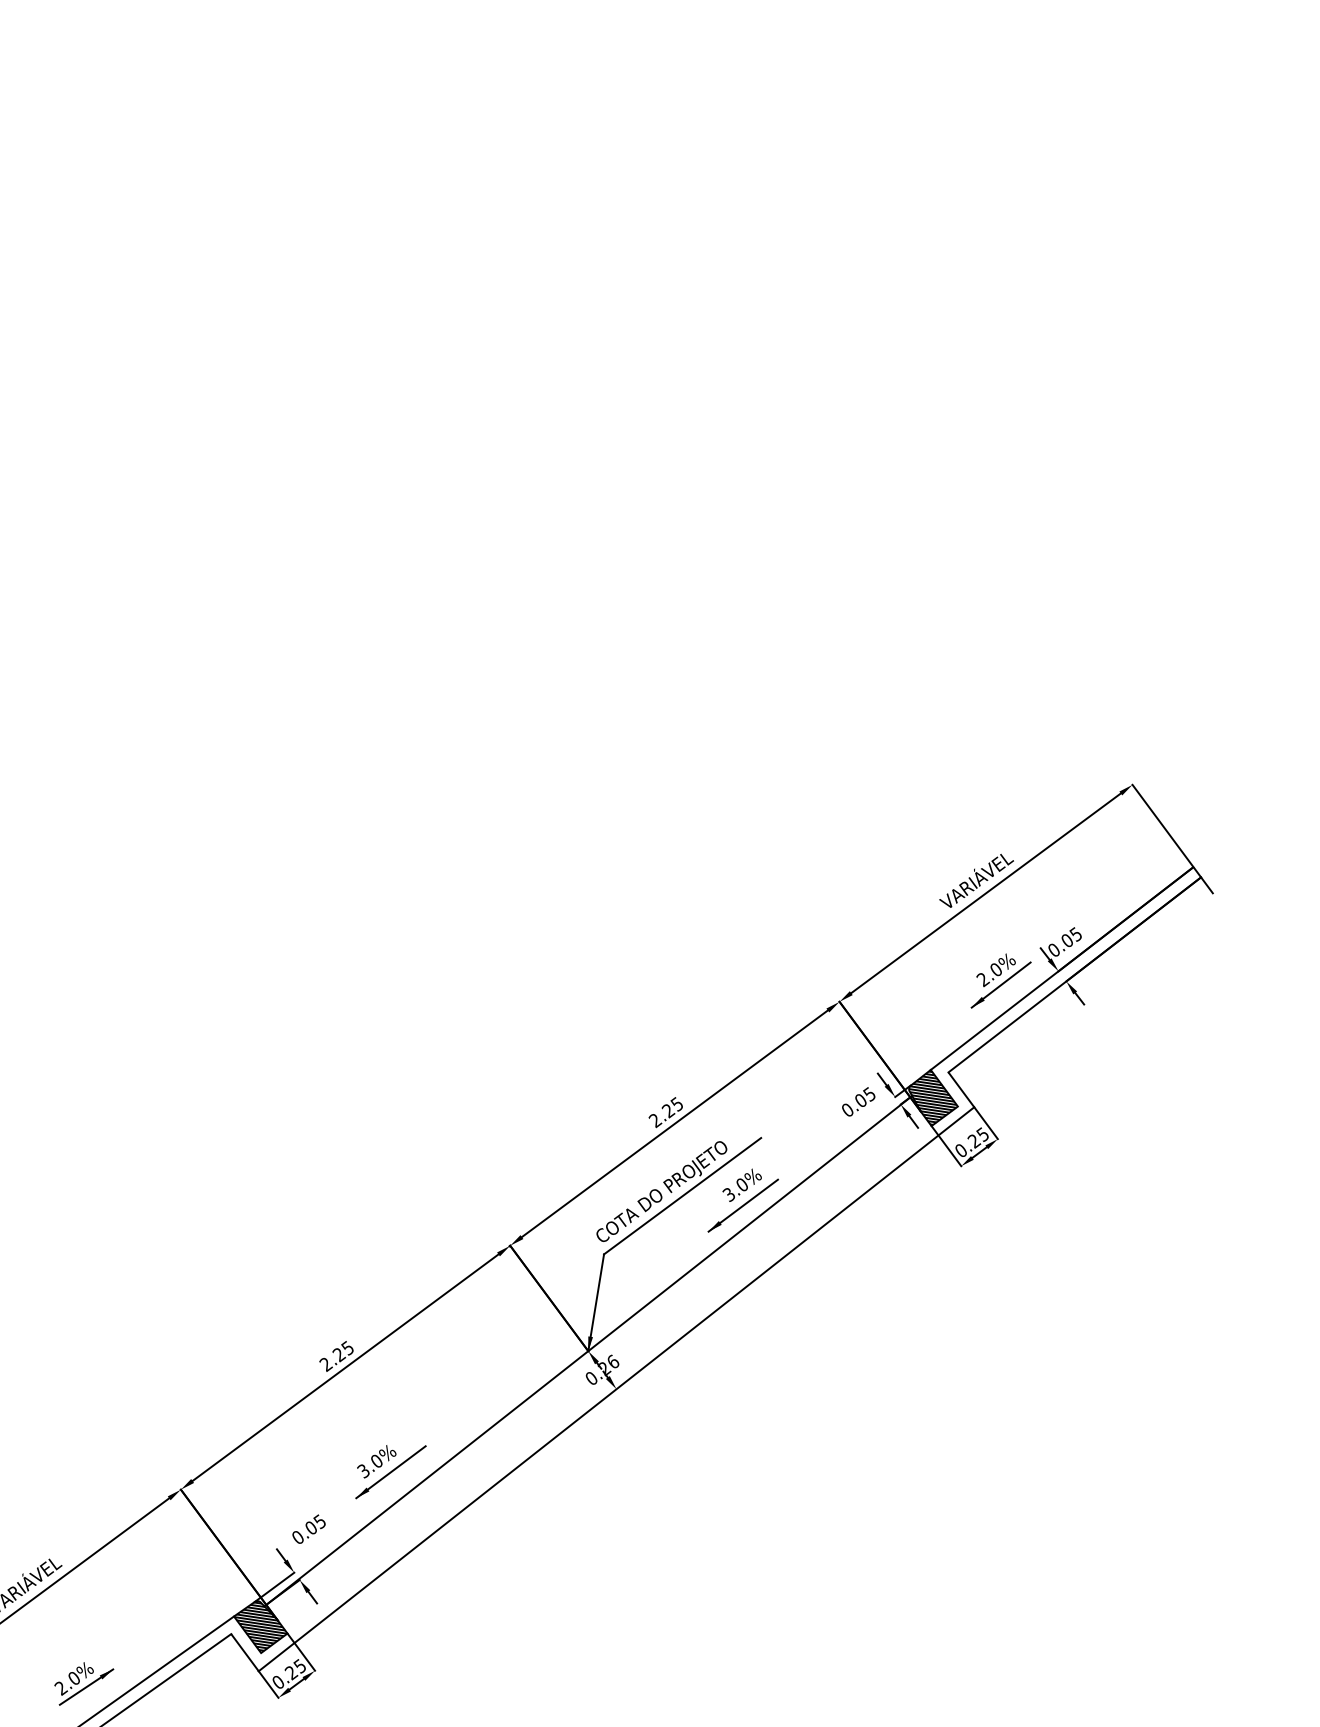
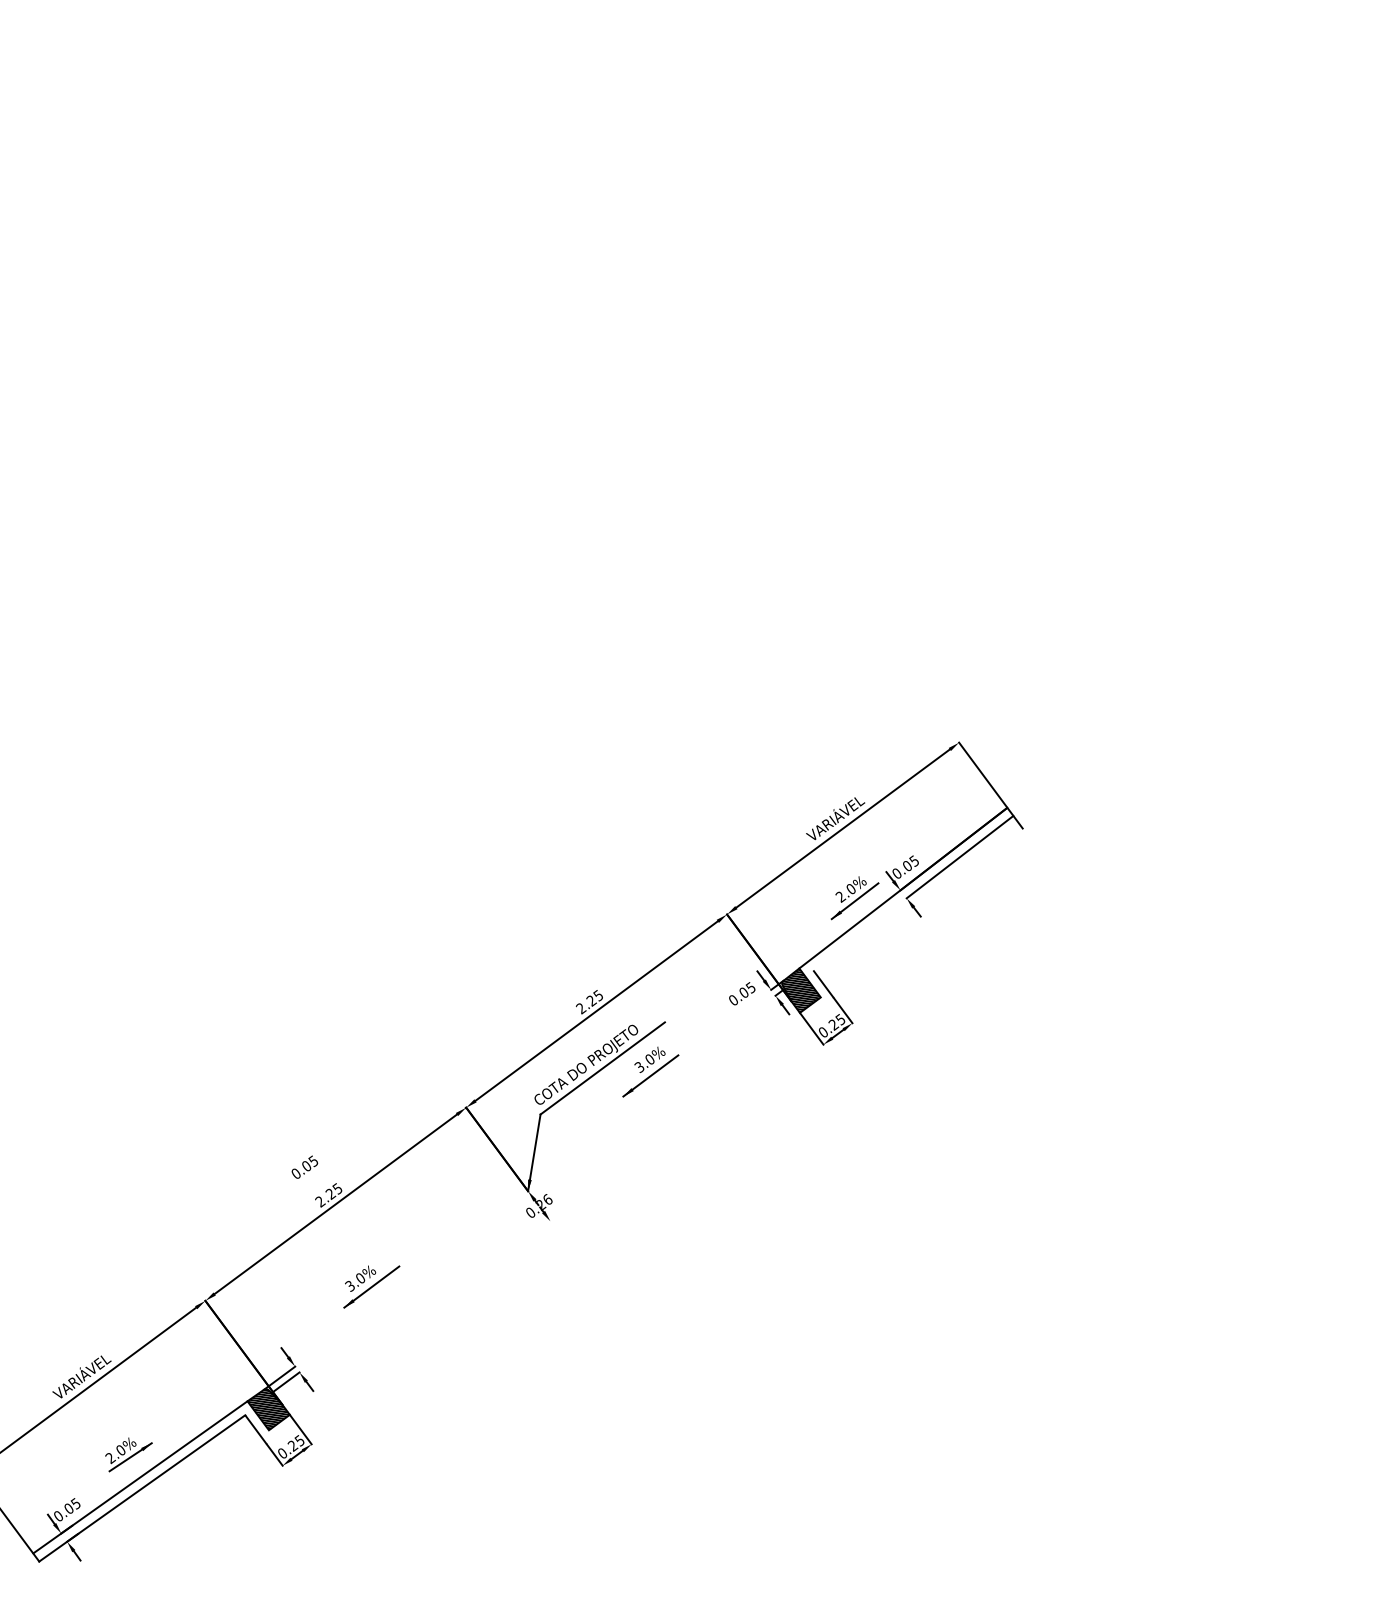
line: (1074, 974) -> (913, 892), removed
line: (590, 1349) -> (529, 1189), removed
line: (616, 1389) -> (550, 1221), removed
text: (308, 1528) -> (304, 1166), moved

